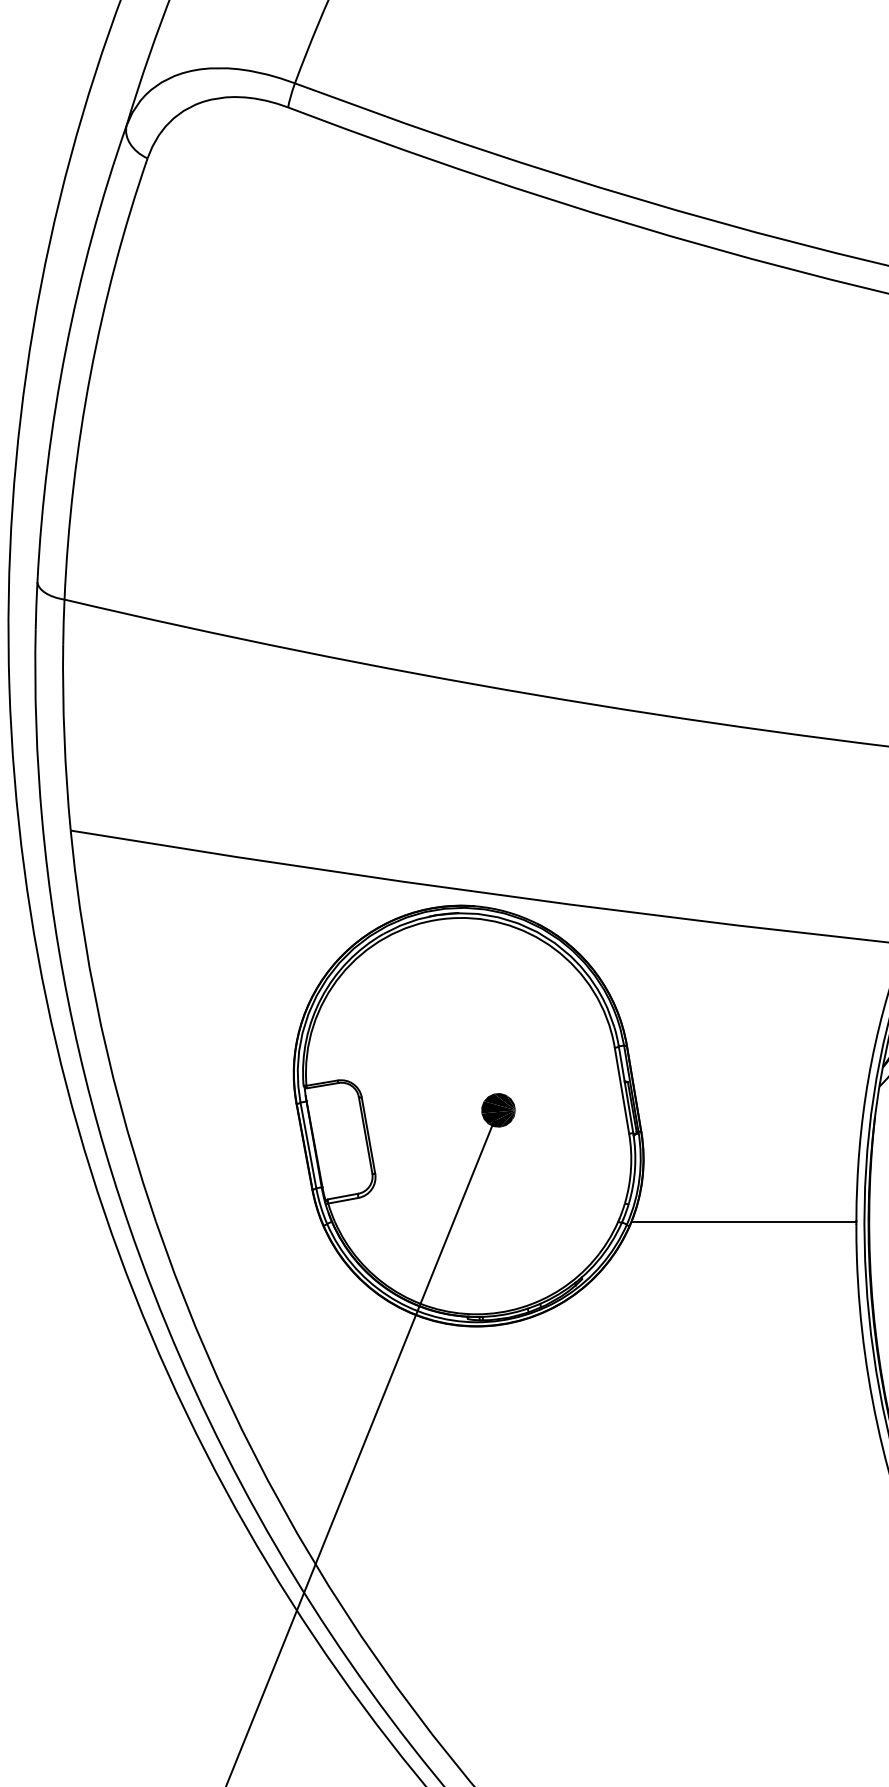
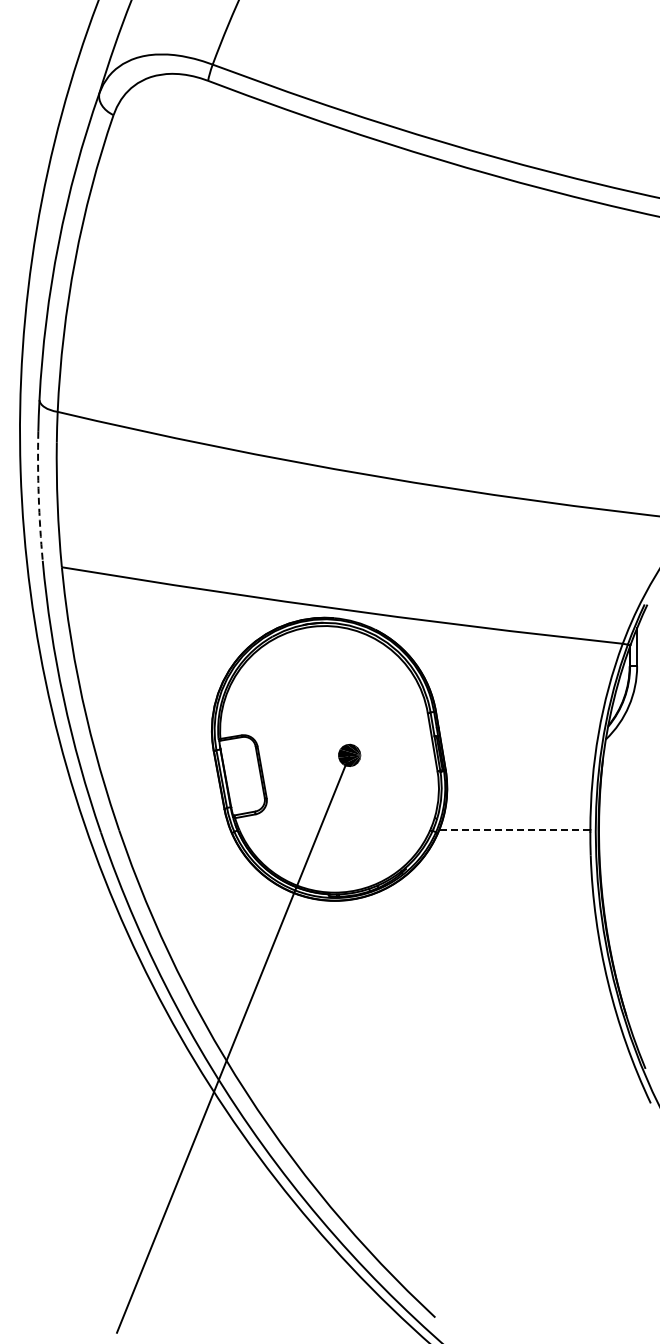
arc: (35, 725) -> (38, 496), solid -> dashed
line: (743, 1221) -> (514, 830), solid -> dashed

